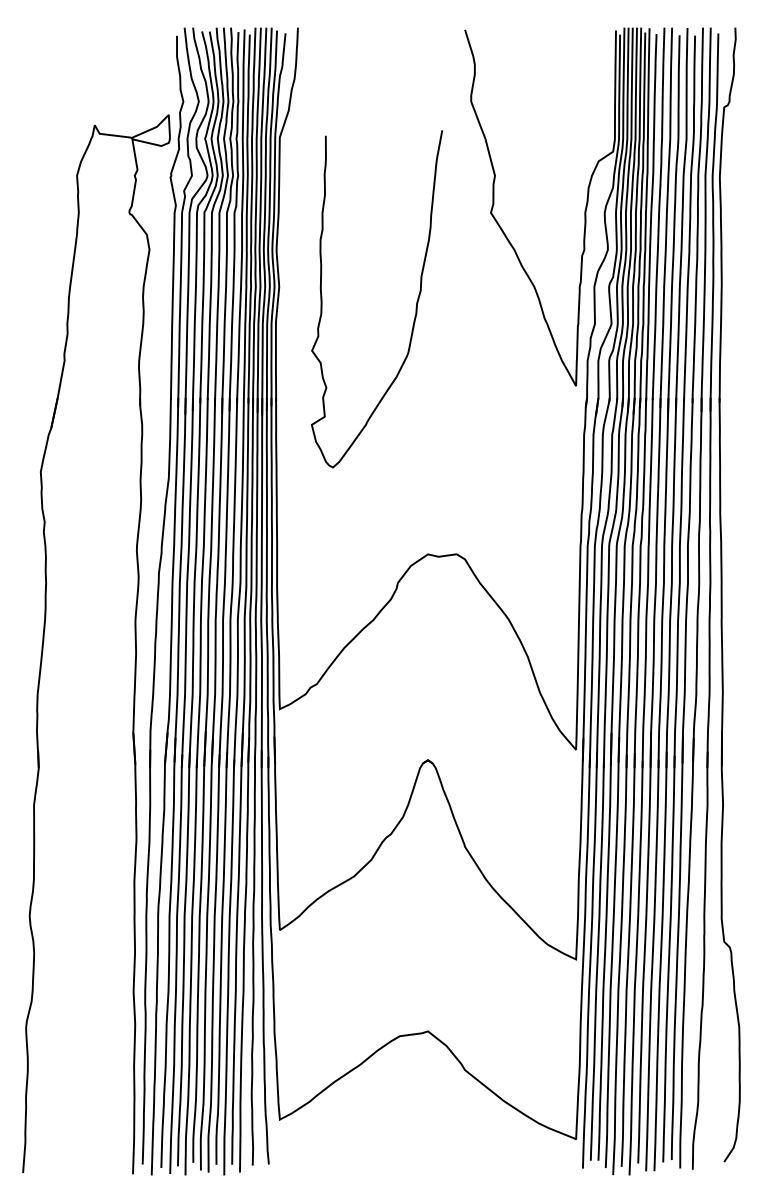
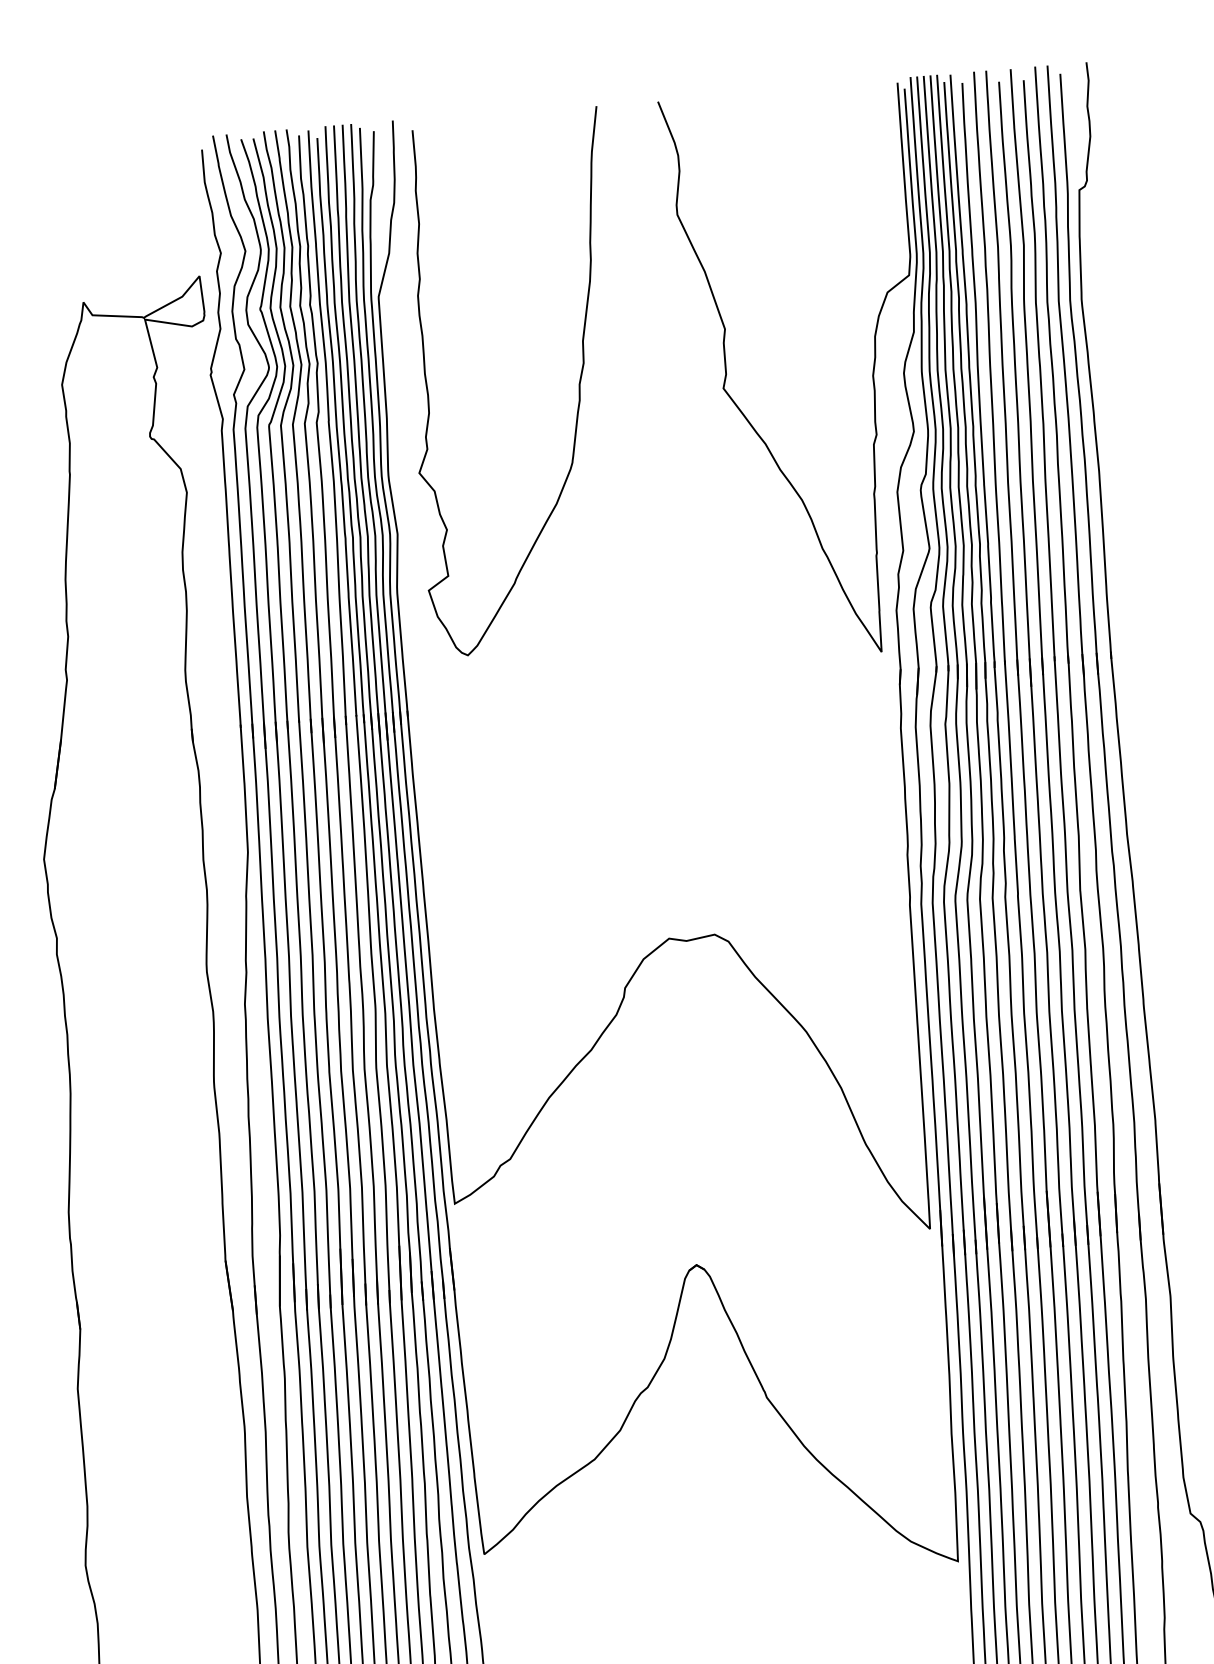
curve: (415, 307) -> (577, 390), moved

